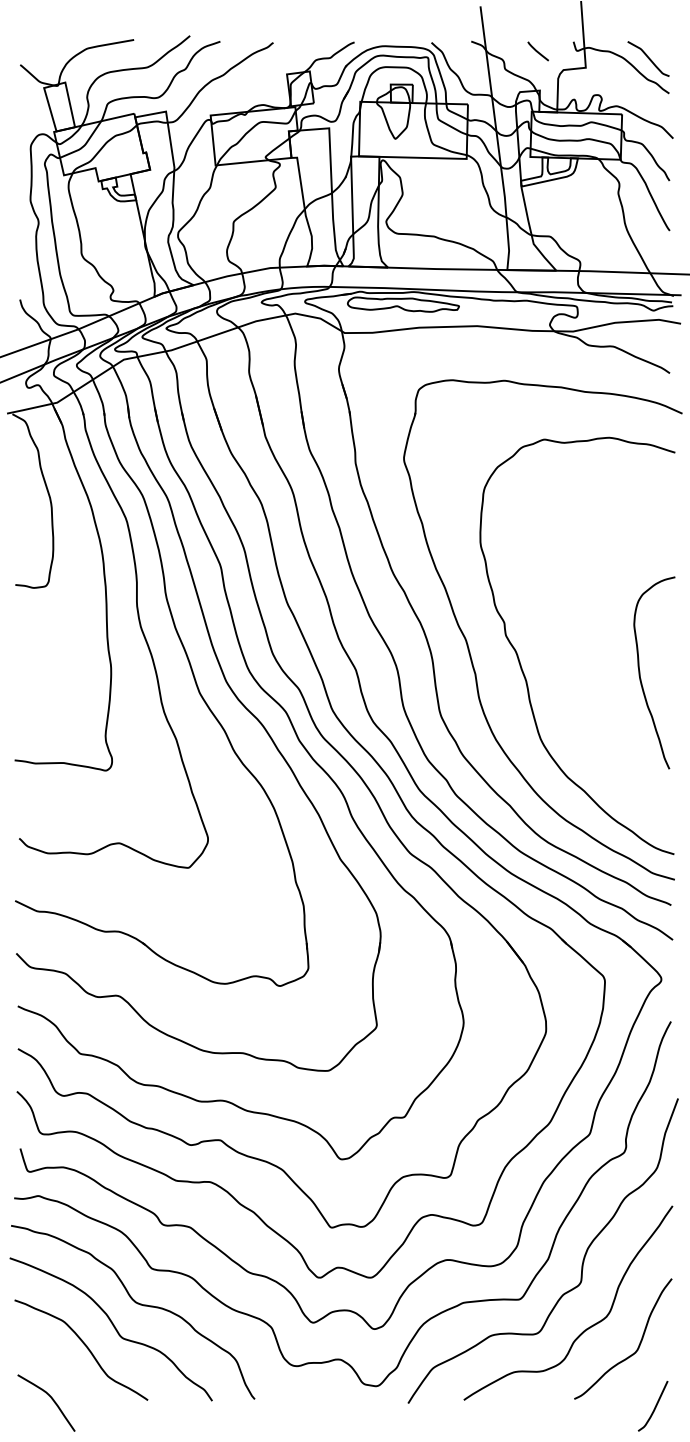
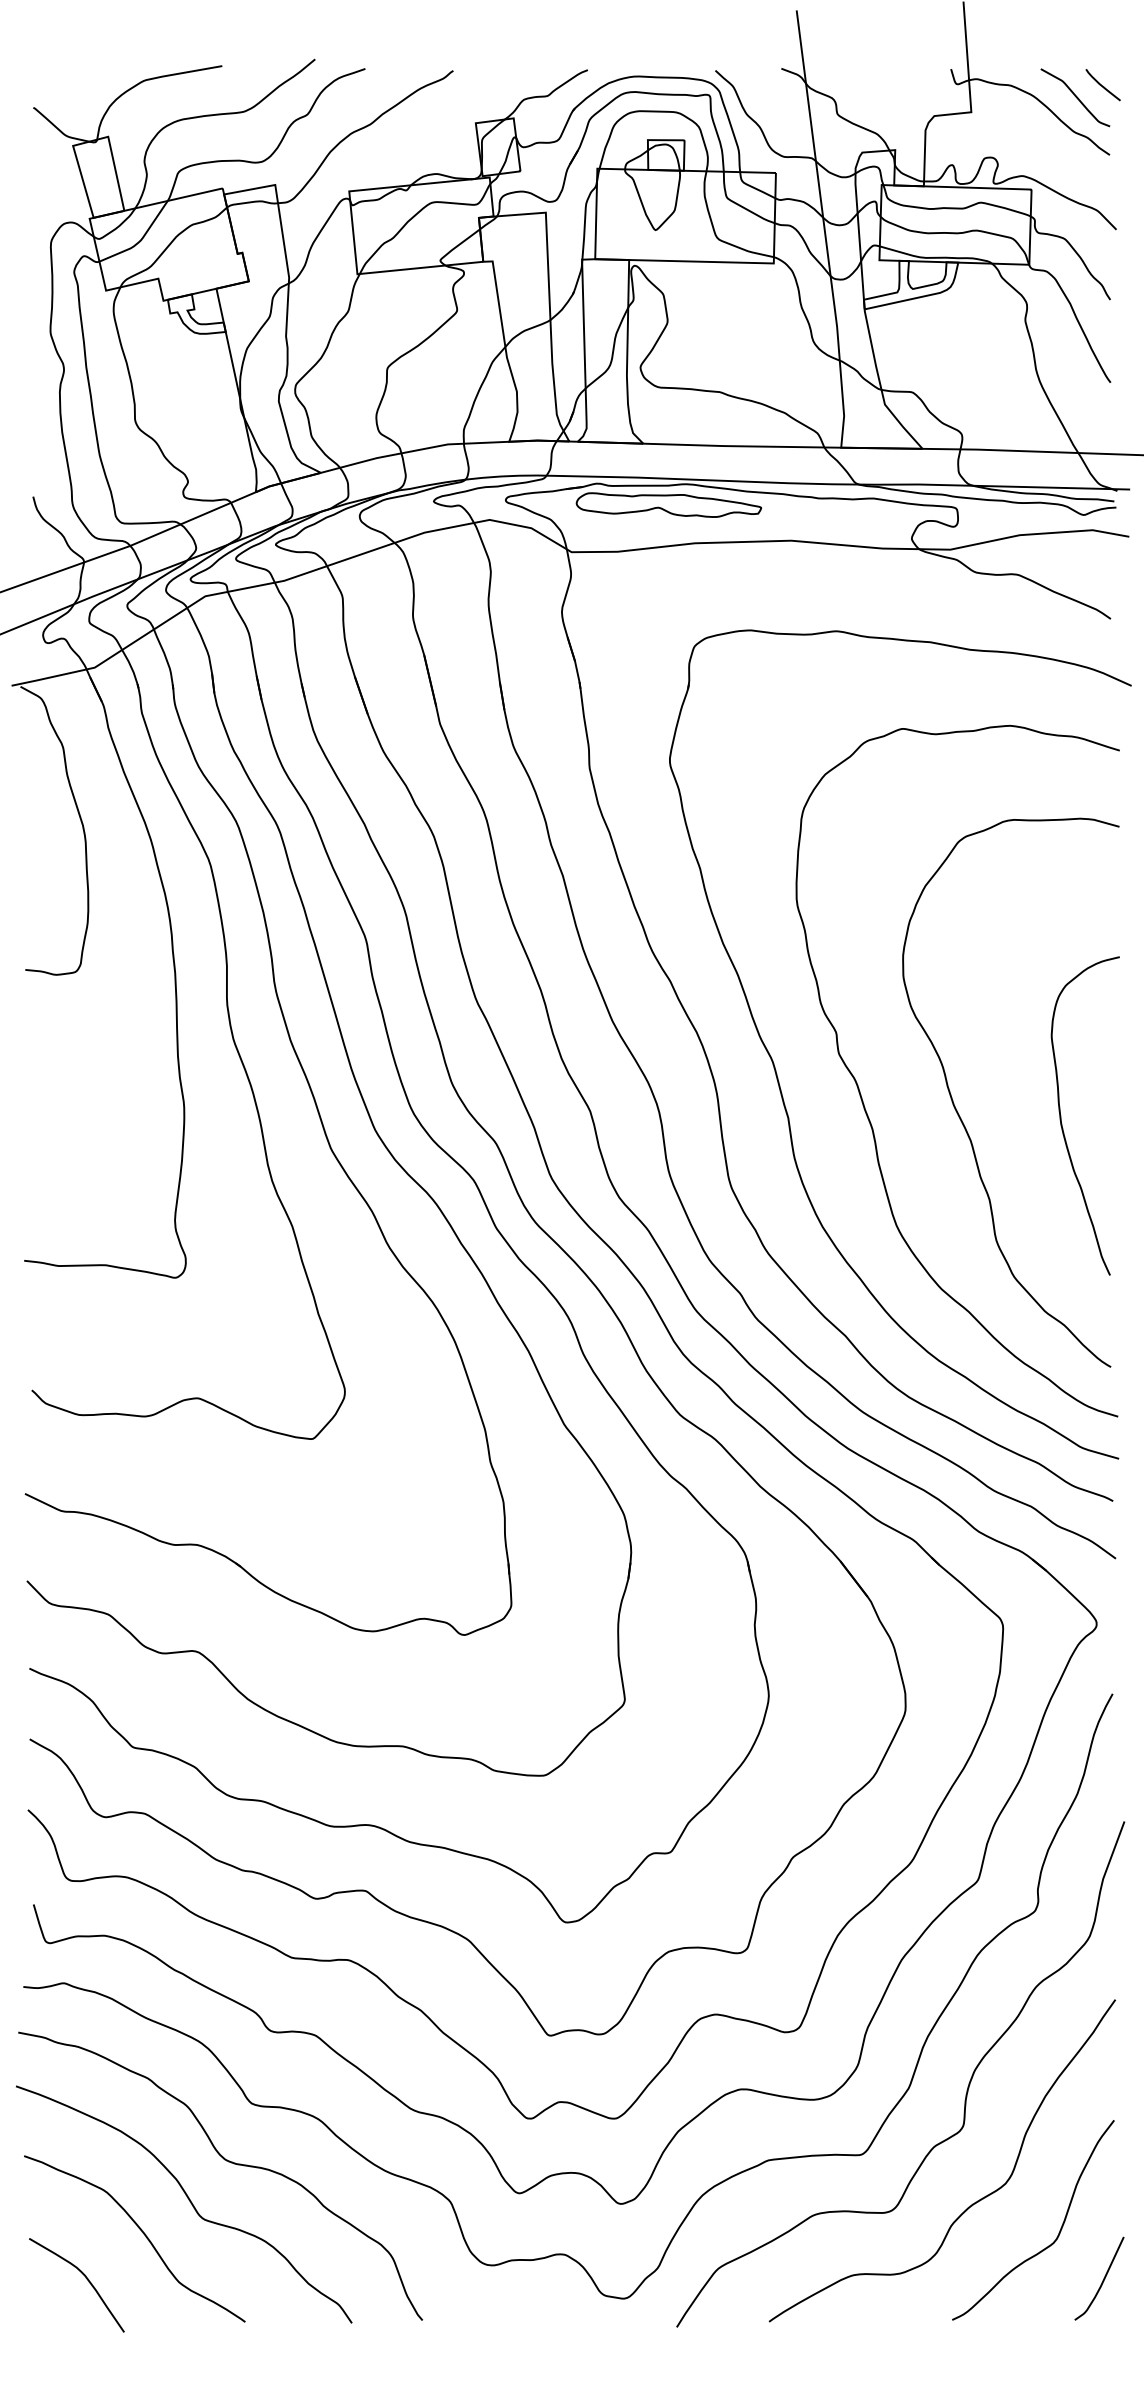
line: (537, 51) -> (1101, 85), moved
curve: (579, 672) -> (960, 1115), added
curve: (51, 1399) -> (85, 2279), moved
curve: (654, 1407) -> (1101, 2280), moved

